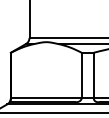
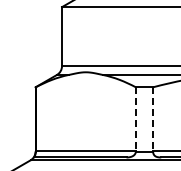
line: (81, 75) -> (135, 119), solid -> dashed
line: (94, 75) -> (153, 119), solid -> dashed

